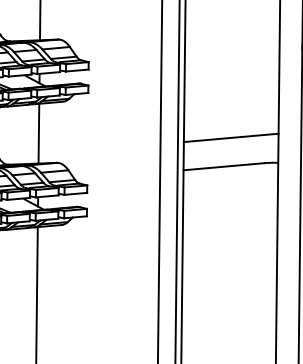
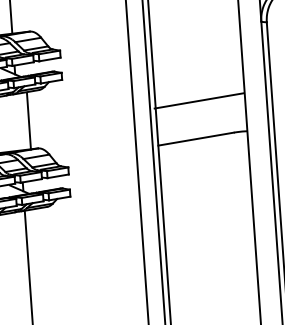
line: (38, 133) -> (28, 121), moved
line: (230, 137) -> (198, 100), moved

